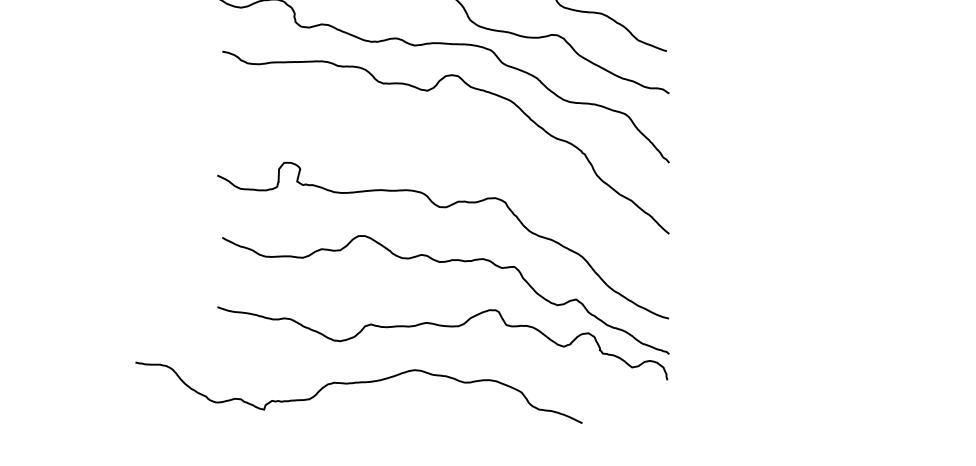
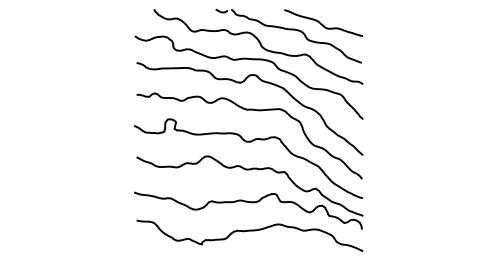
curve: (445, 145) -> (249, 110), added
curve: (358, 384) -> (249, 231), moved

